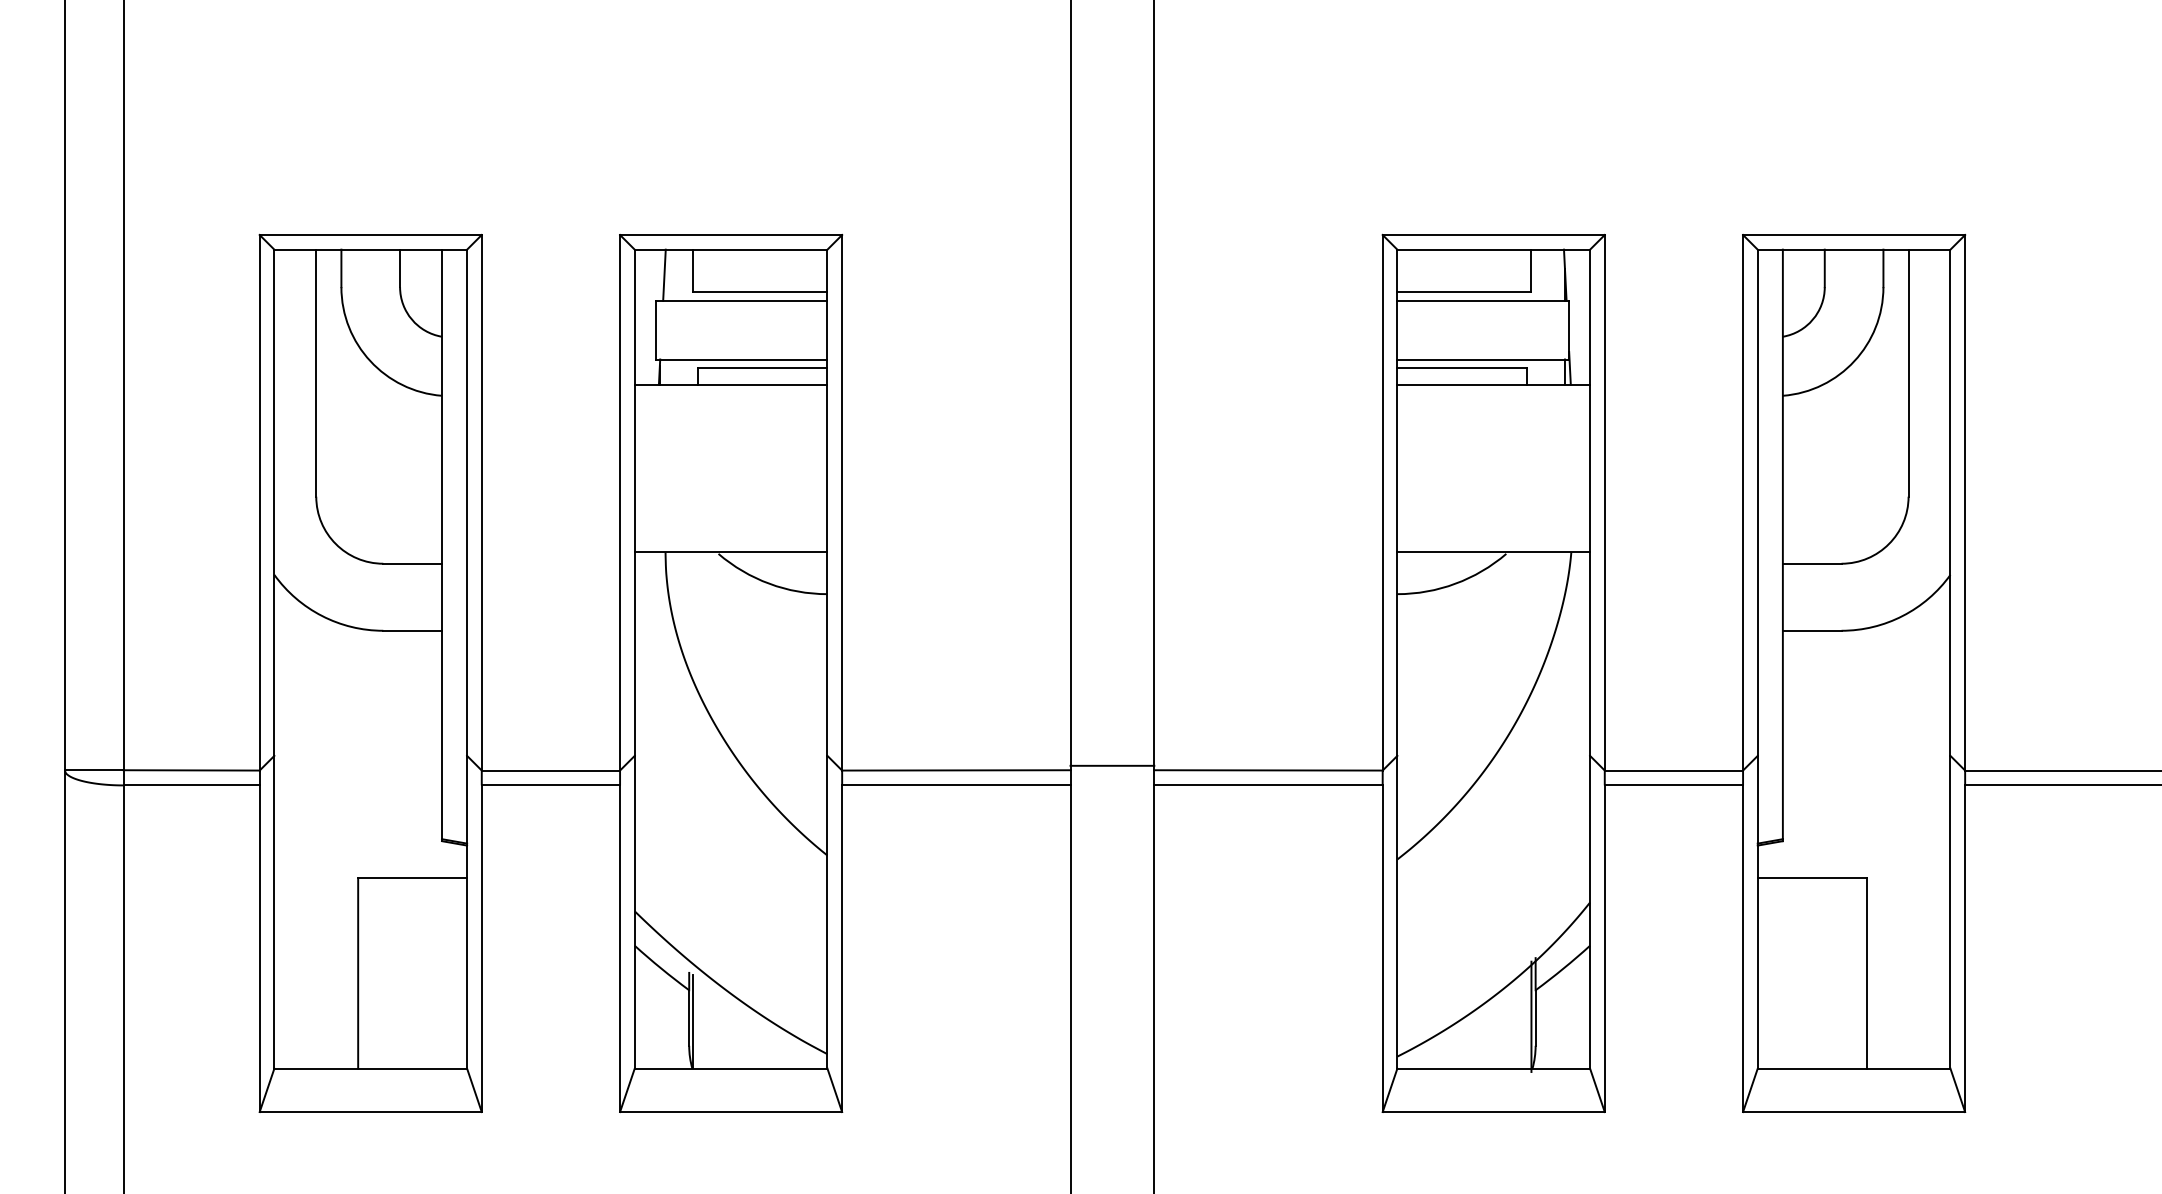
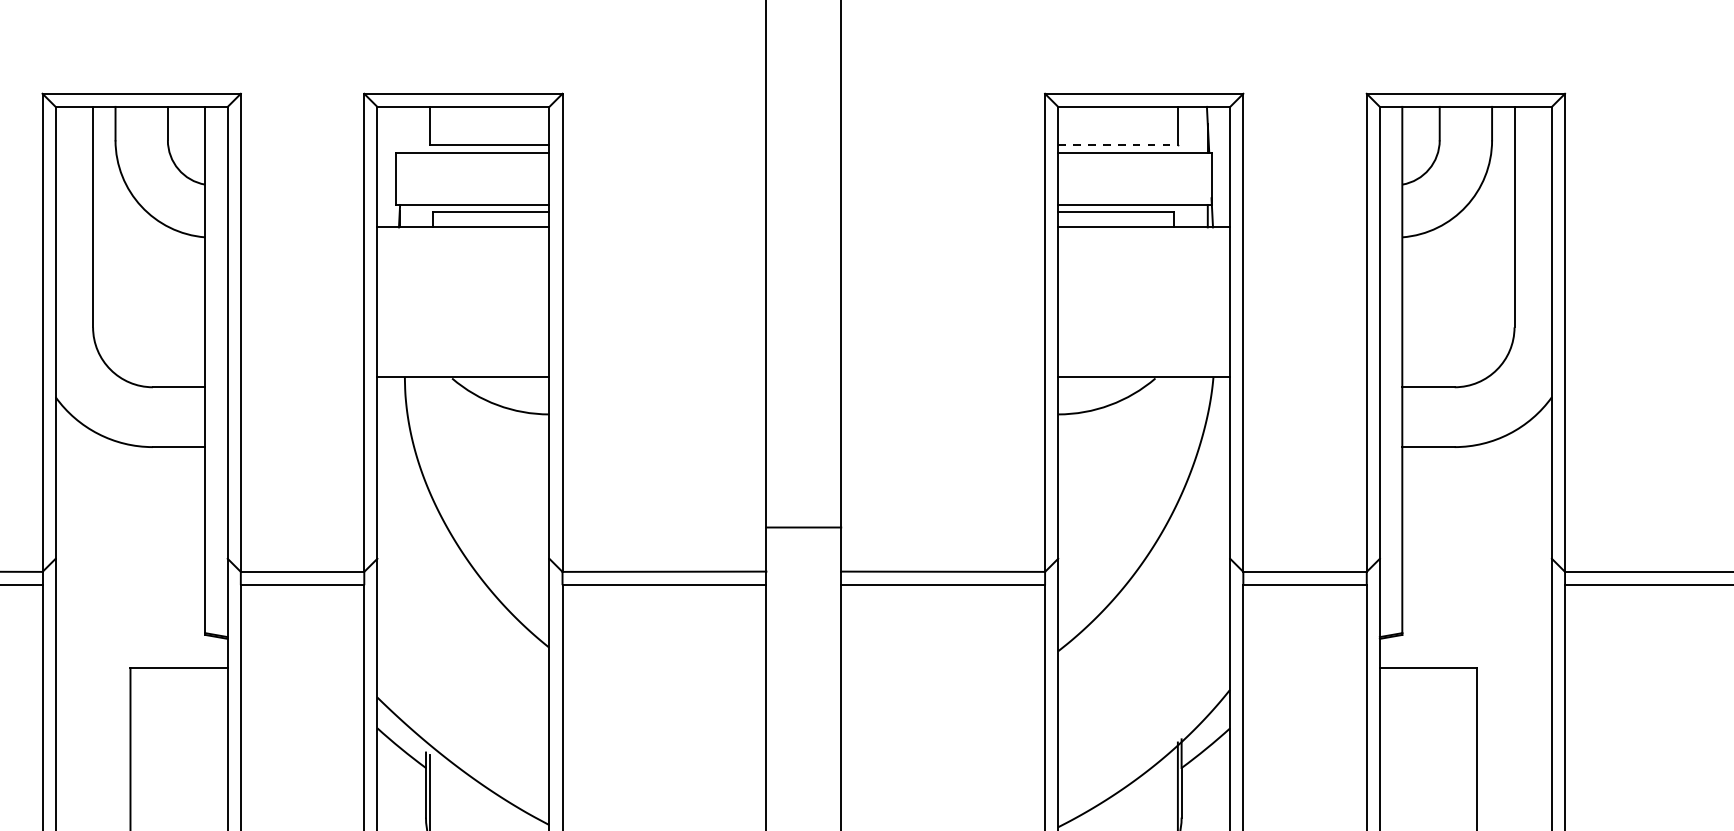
line: (664, 274) -> (403, 129), removed
line: (1464, 292) -> (1118, 145), solid -> dashed
line: (1112, 765) -> (803, 527), moved

